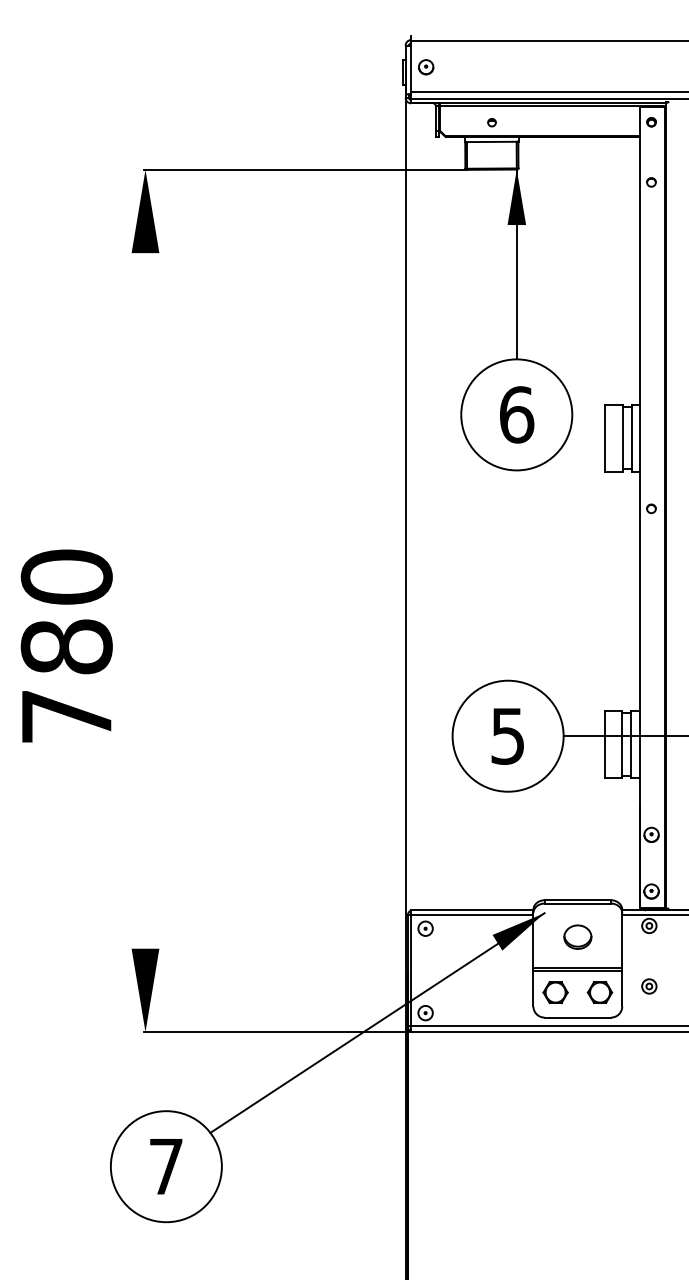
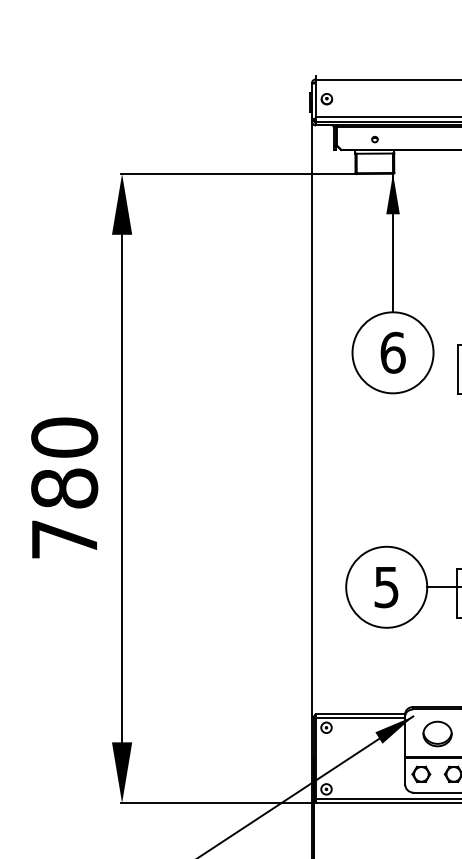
line: (145, 600) -> (122, 488), added
text: (66, 645) -> (64, 487), moved
part: (577, 936) -> (437, 733), size x1.43

